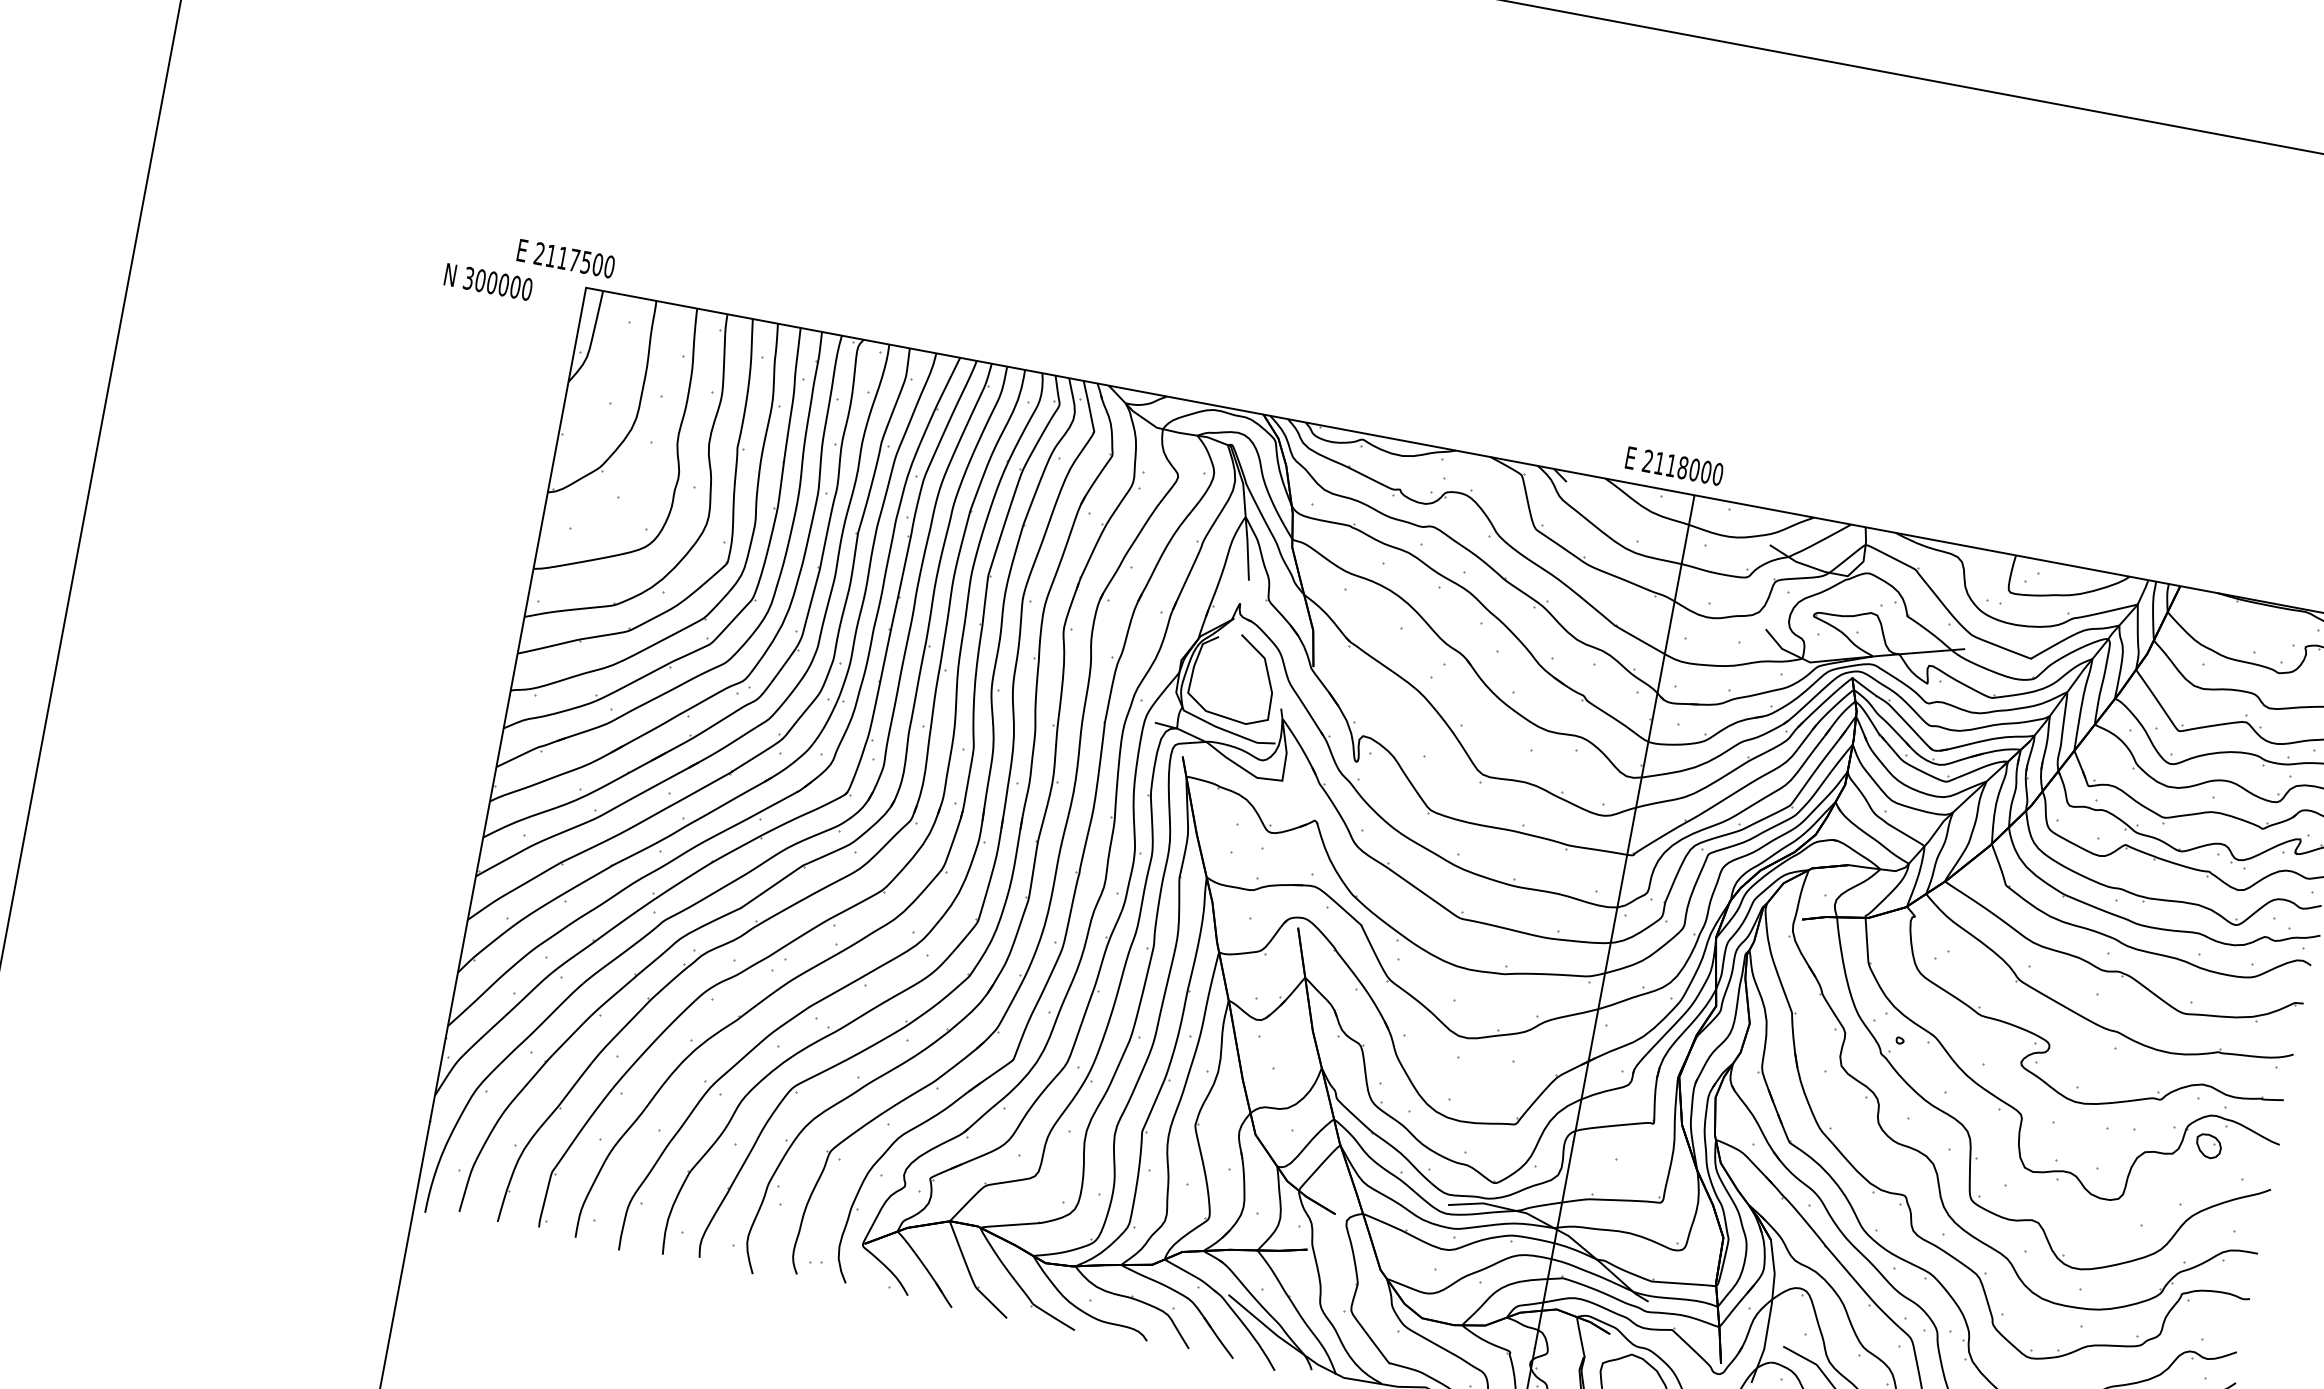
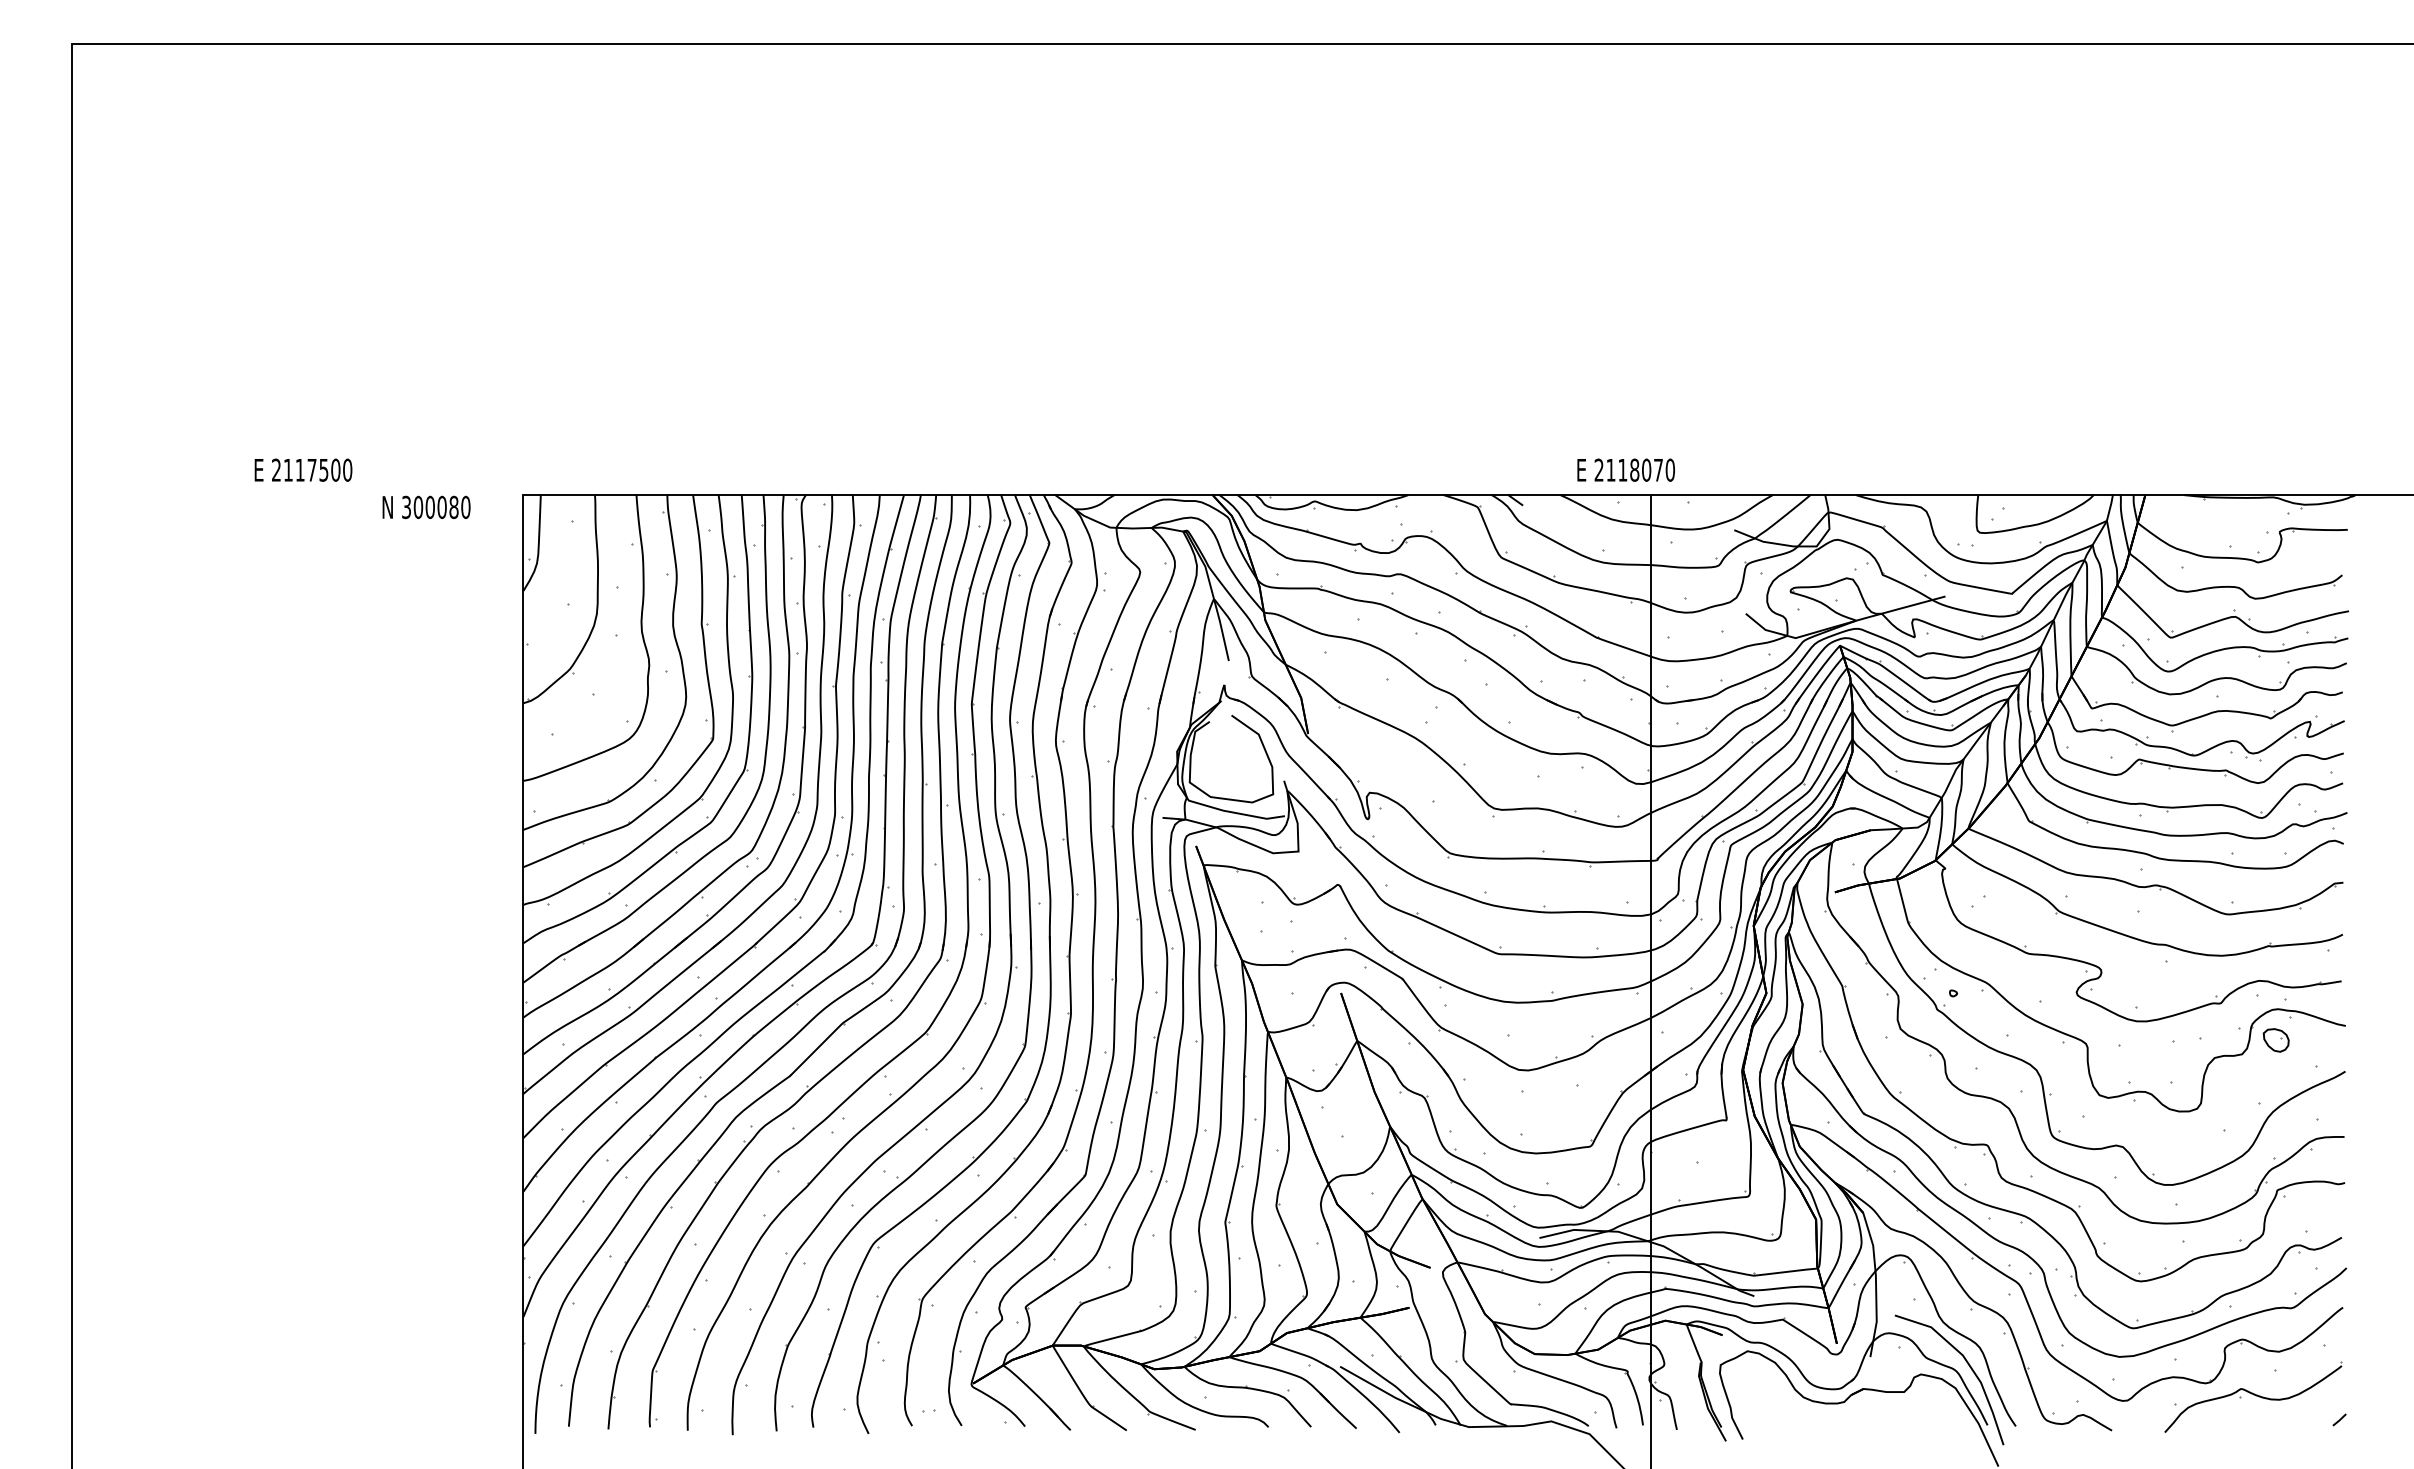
text: (566, 258) -> (303, 469), moved
text: (515, 287) -> (453, 507), 300000 -> 300080
text: (1706, 471) -> (1658, 469), 2118000 -> 2118070

